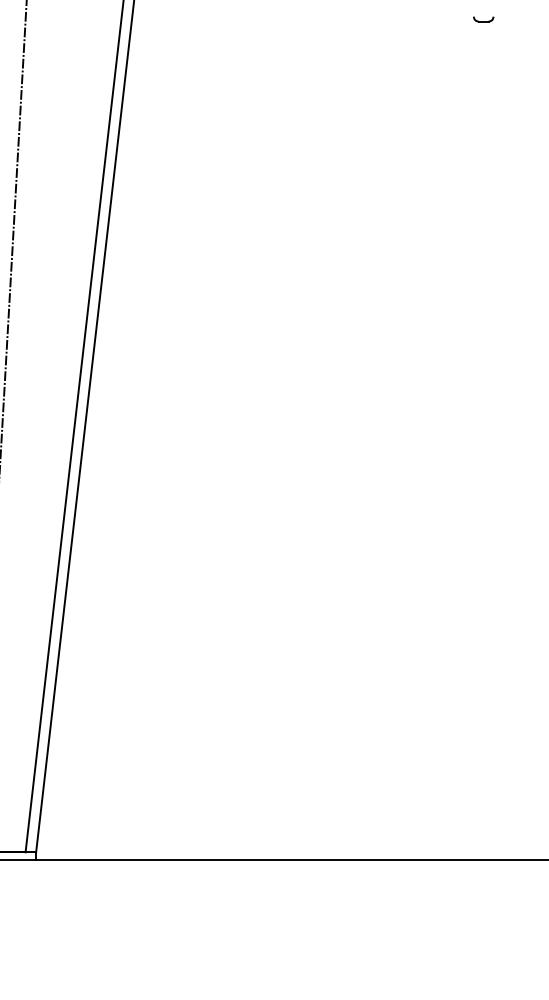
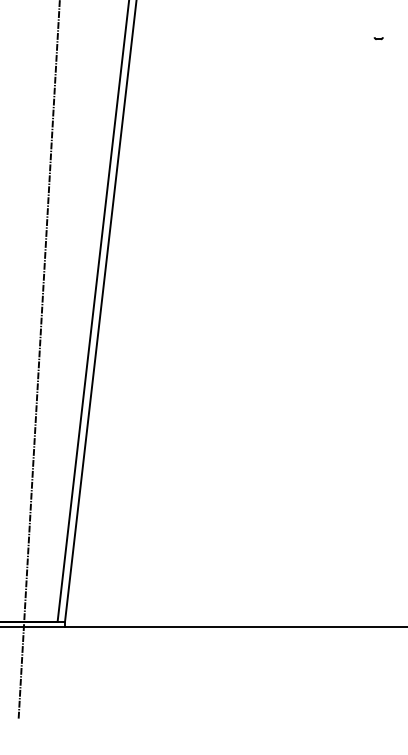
part: (483, 19) -> (378, 38), size x0.6

